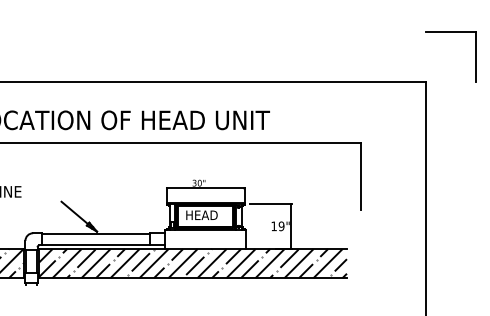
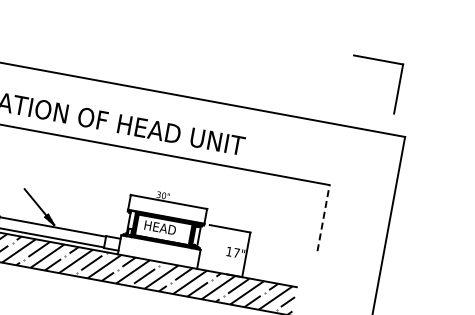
part: (450, 32) -> (377, 60), moved
line: (360, 176) -> (323, 218), solid -> dashed
text: (281, 226) -> (236, 253), 19" -> 17"

